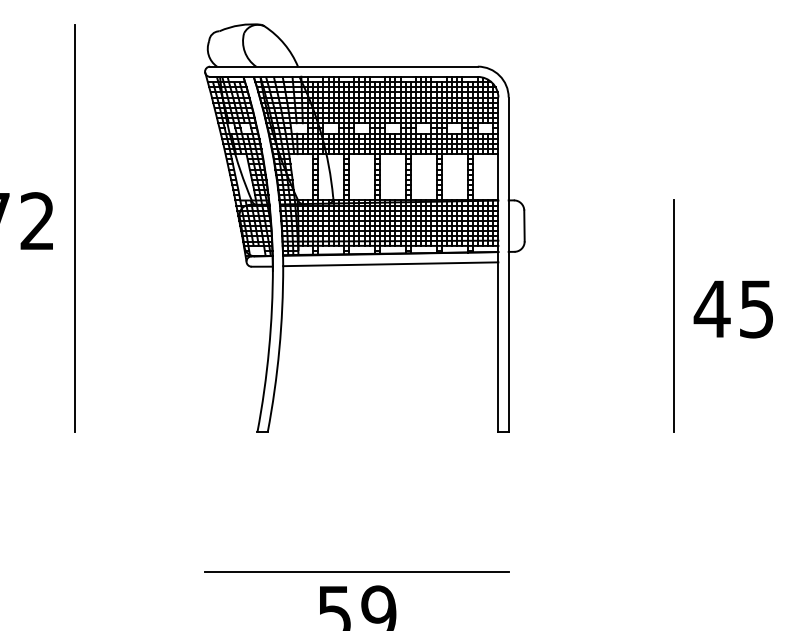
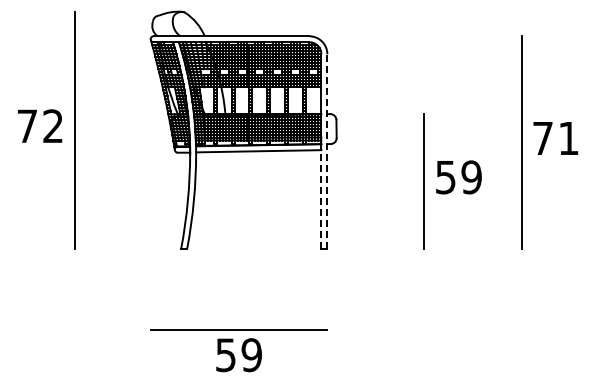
line: (508, 264) -> (327, 151), solid -> dashed
text: (734, 309) -> (458, 177), 45 -> 59
line: (498, 347) -> (321, 199), solid -> dashed

